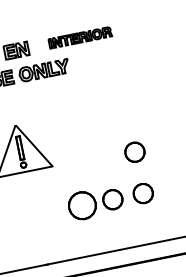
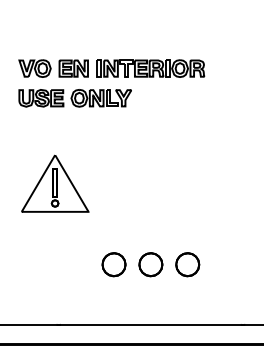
part: (79, 37) -> (150, 68), size x1.43
part: (134, 152) -> (187, 214), removed
part: (81, 205) -> (113, 264), size x0.71

